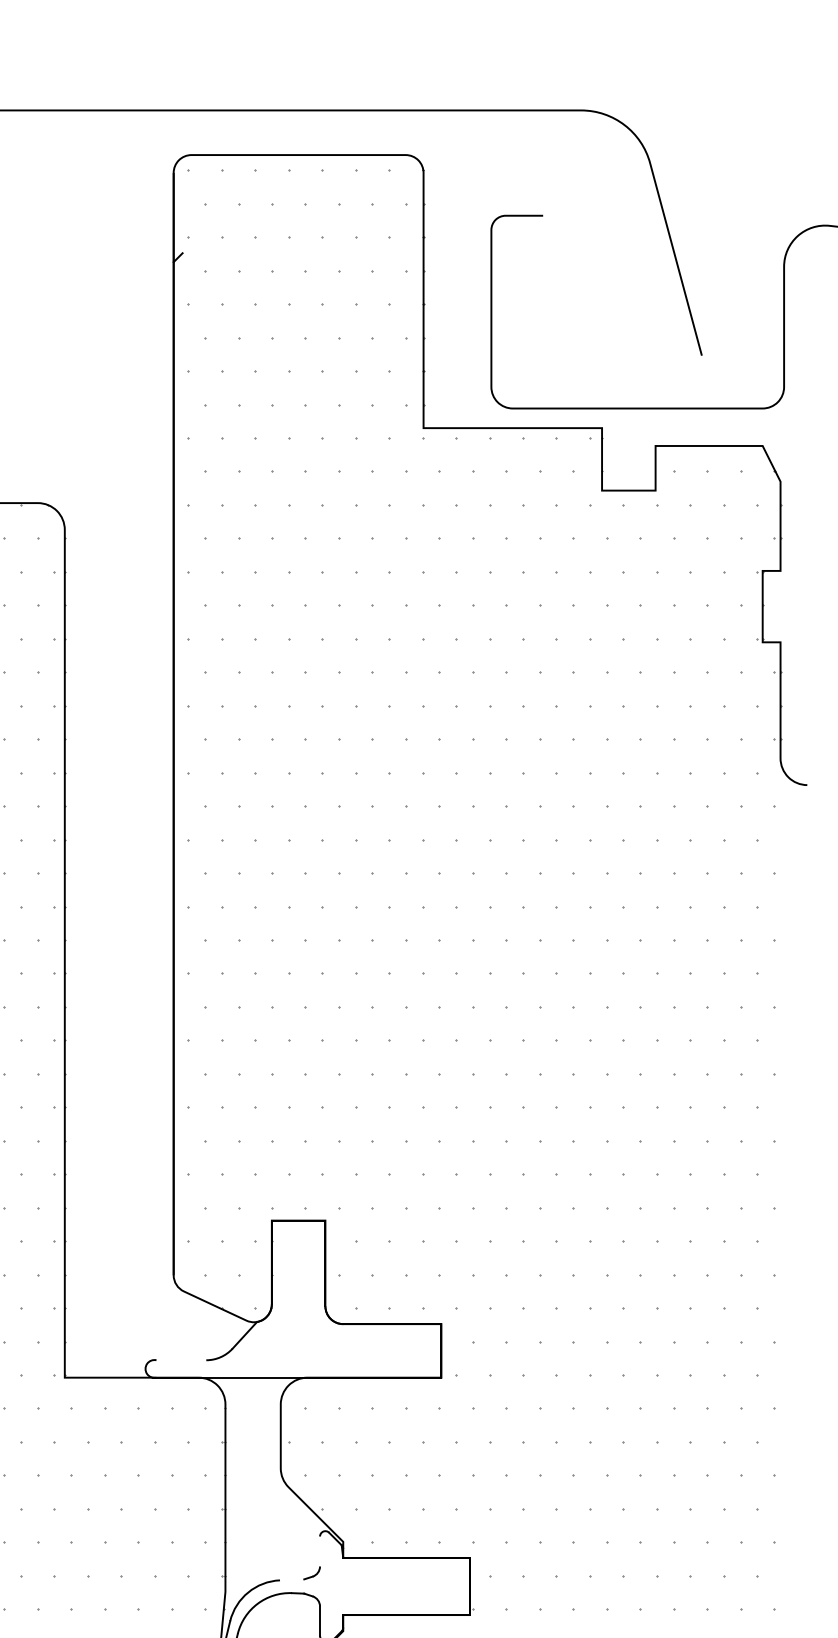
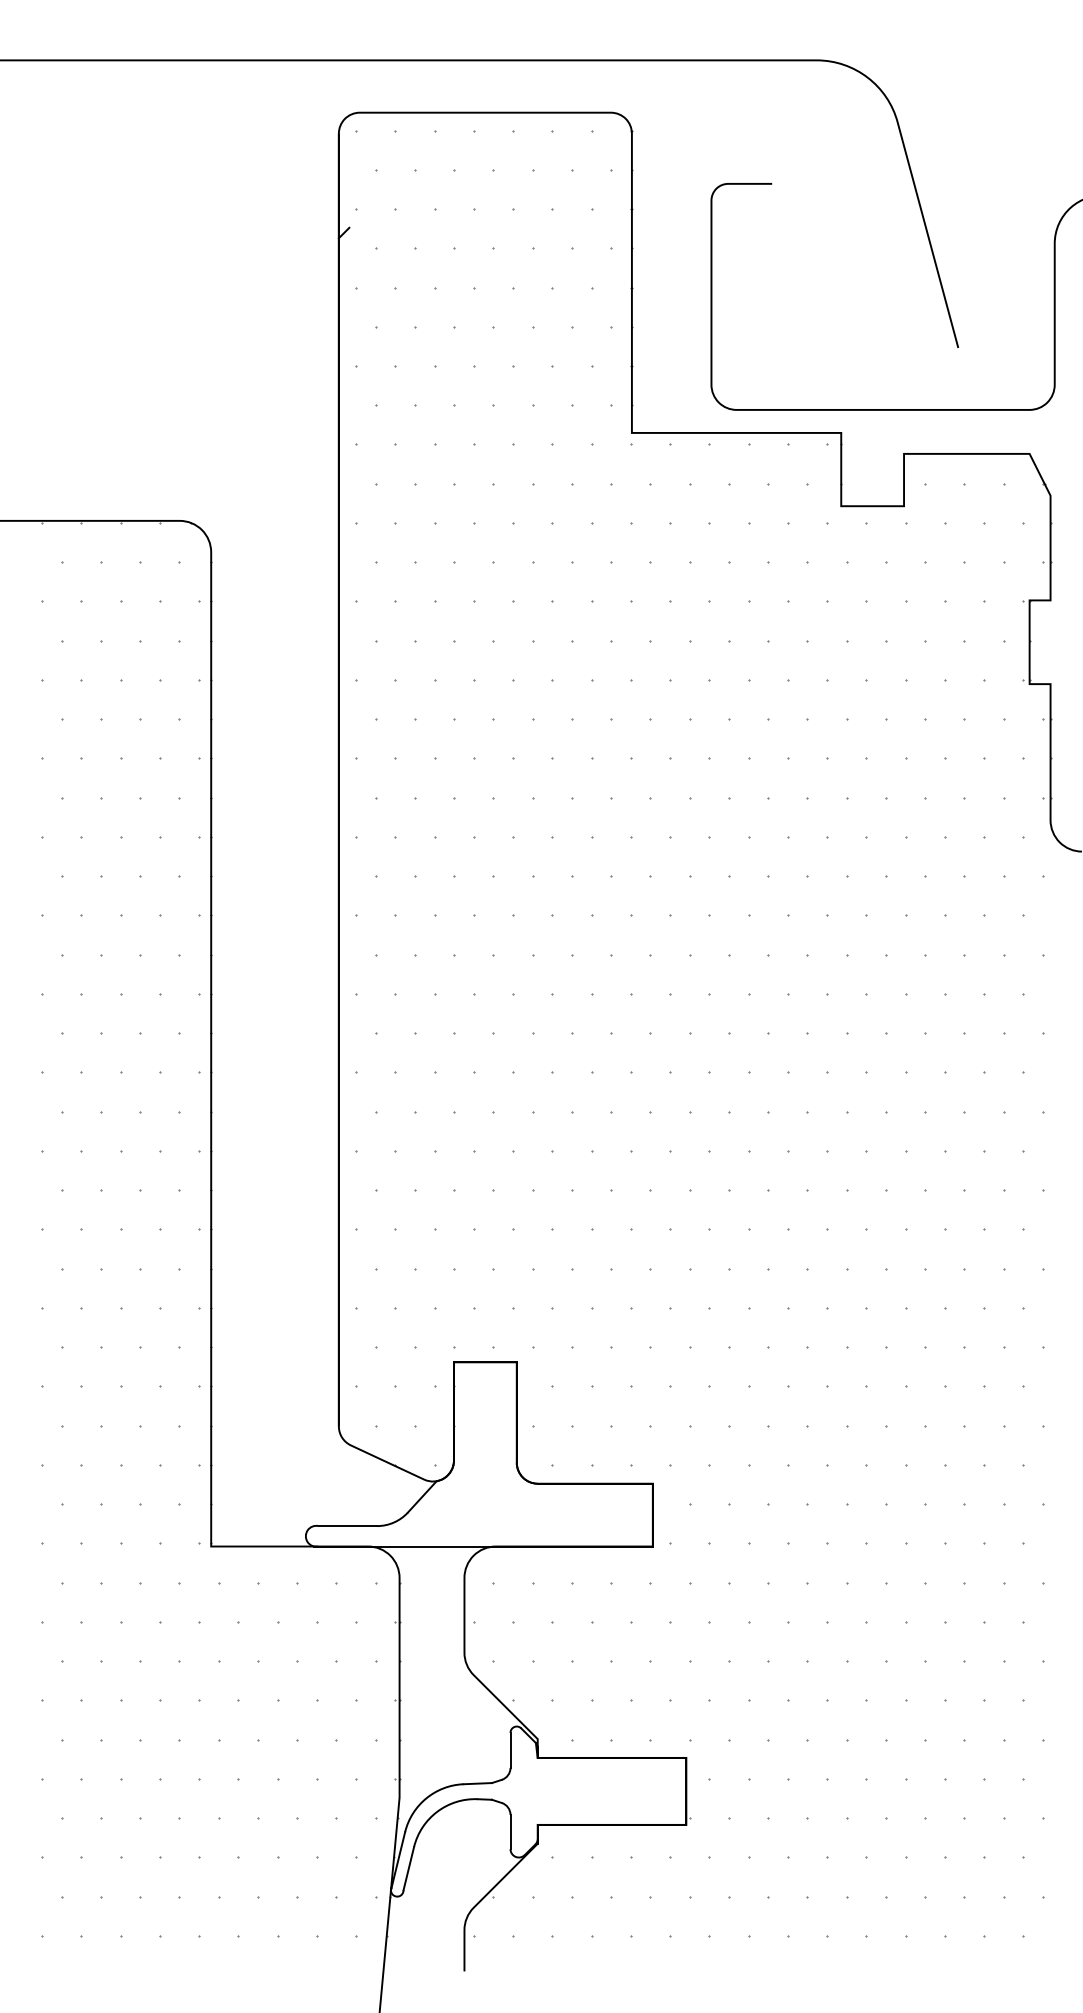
line: (181, 1360) -> (347, 1526), added
line: (320, 1550) -> (510, 1749), added
line: (291, 1579) -> (477, 1783), added

